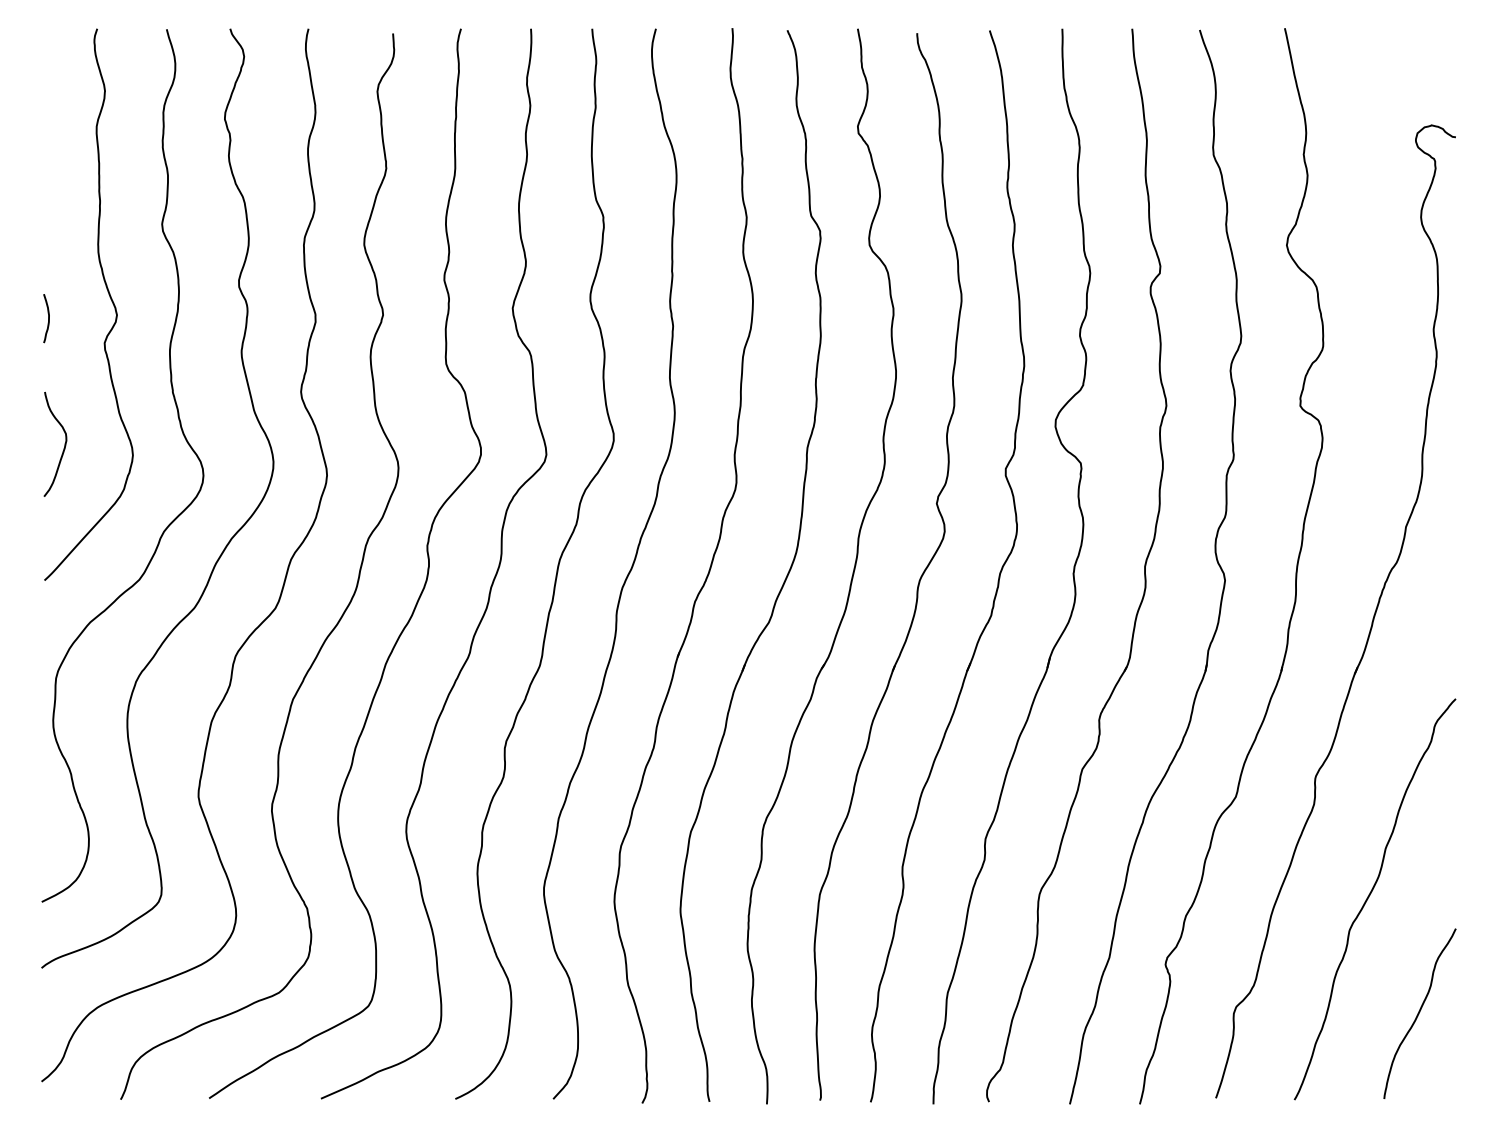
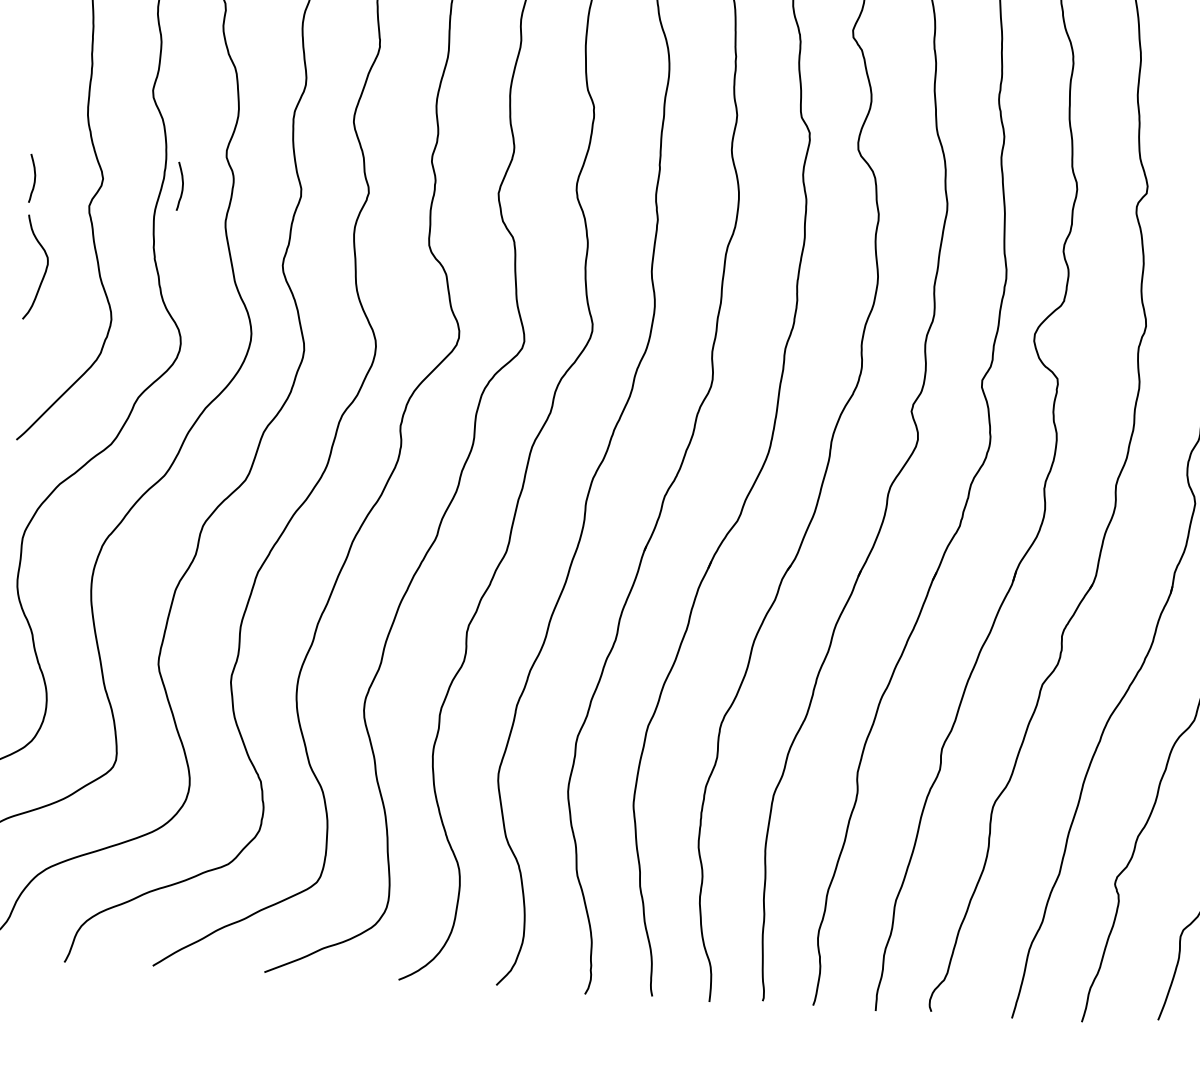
curve: (196, 318) -> (182, 186), added
curve: (64, 443) -> (45, 267), moved

